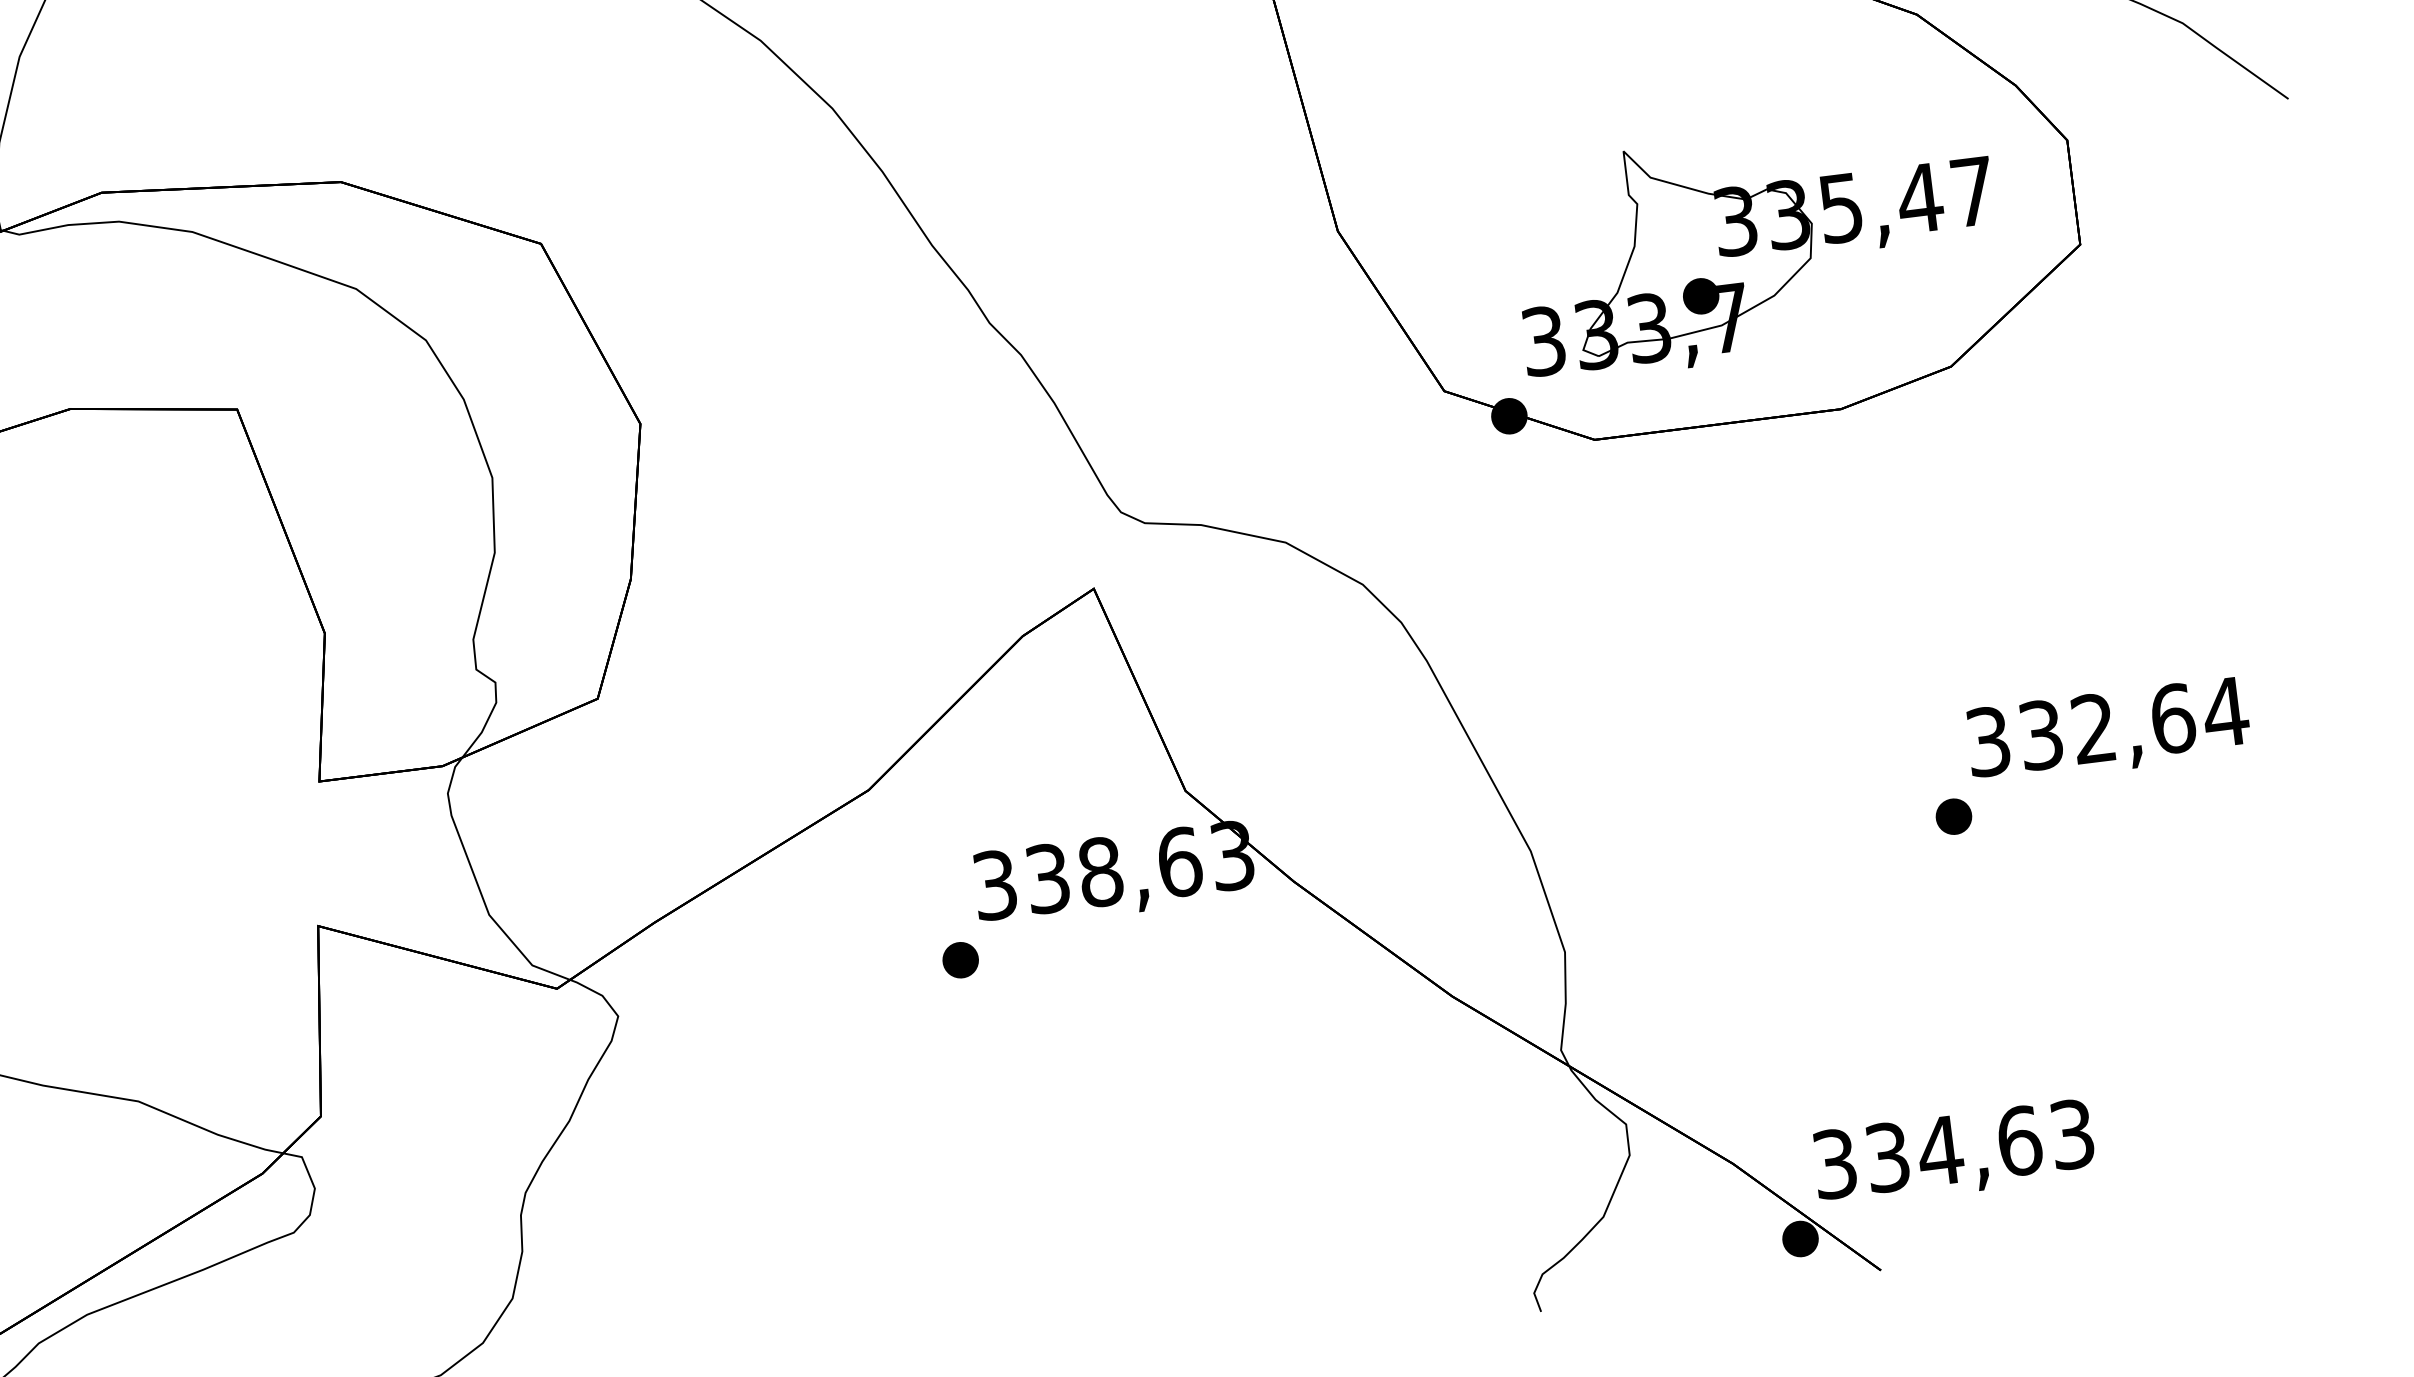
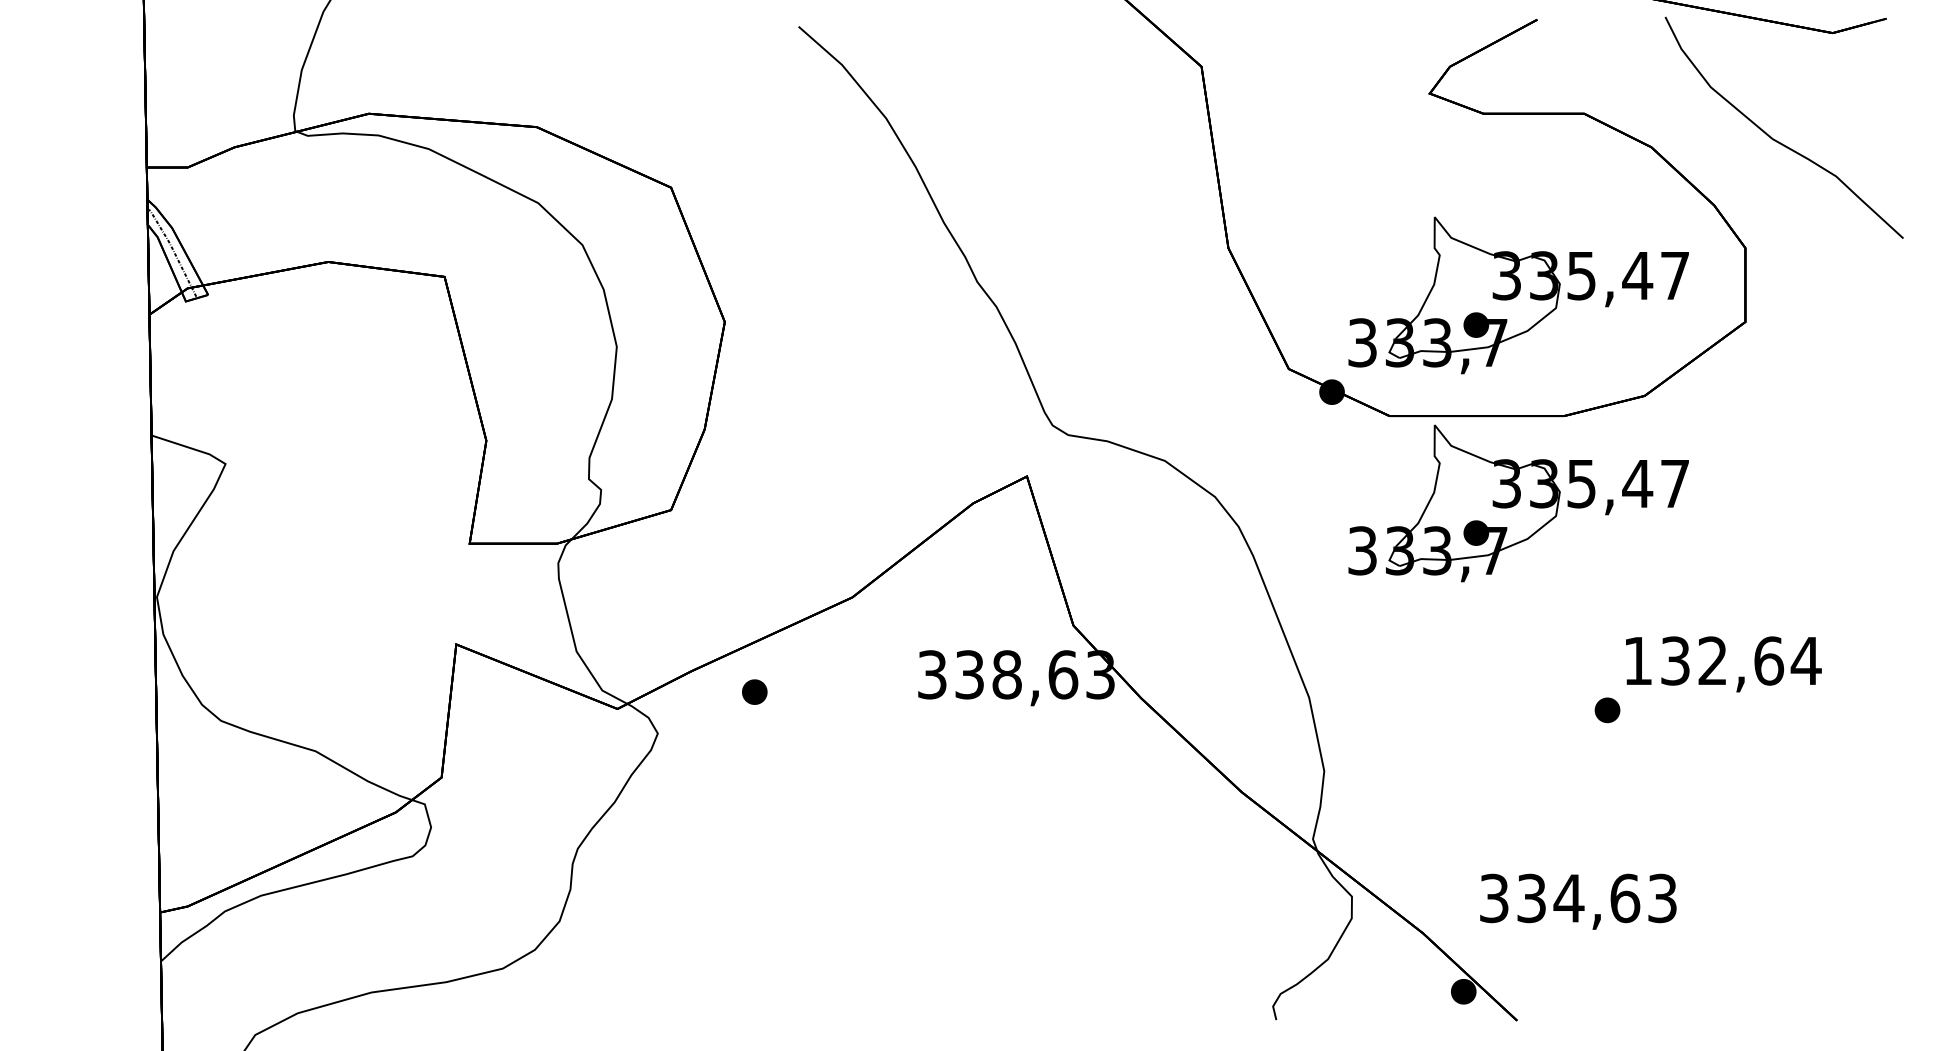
part: (1792, 540) -> (1518, 503), added
text: (1988, 740) -> (1638, 660), 332,64 -> 132,64
part: (960, 959) -> (754, 691), moved
text: (1954, 1153) -> (1578, 901), moved

